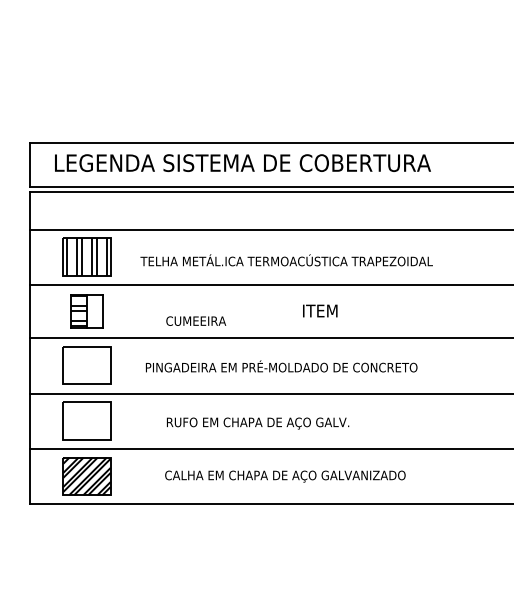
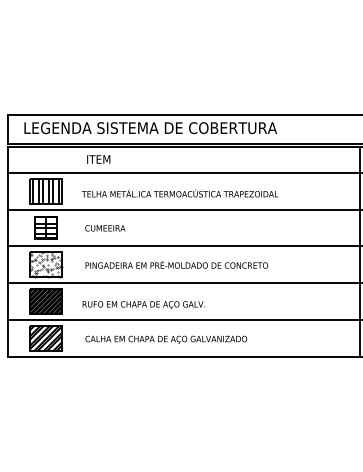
hatch: (95, 310) -> (51, 227), added
text: (319, 310) -> (98, 159), moved
text: (196, 321) -> (105, 228), moved
hatch: (86, 364) -> (45, 263), added
hatch: (86, 421) -> (45, 301), added
text: (257, 424) -> (143, 305), moved
text: (285, 476) -> (166, 339), moved

